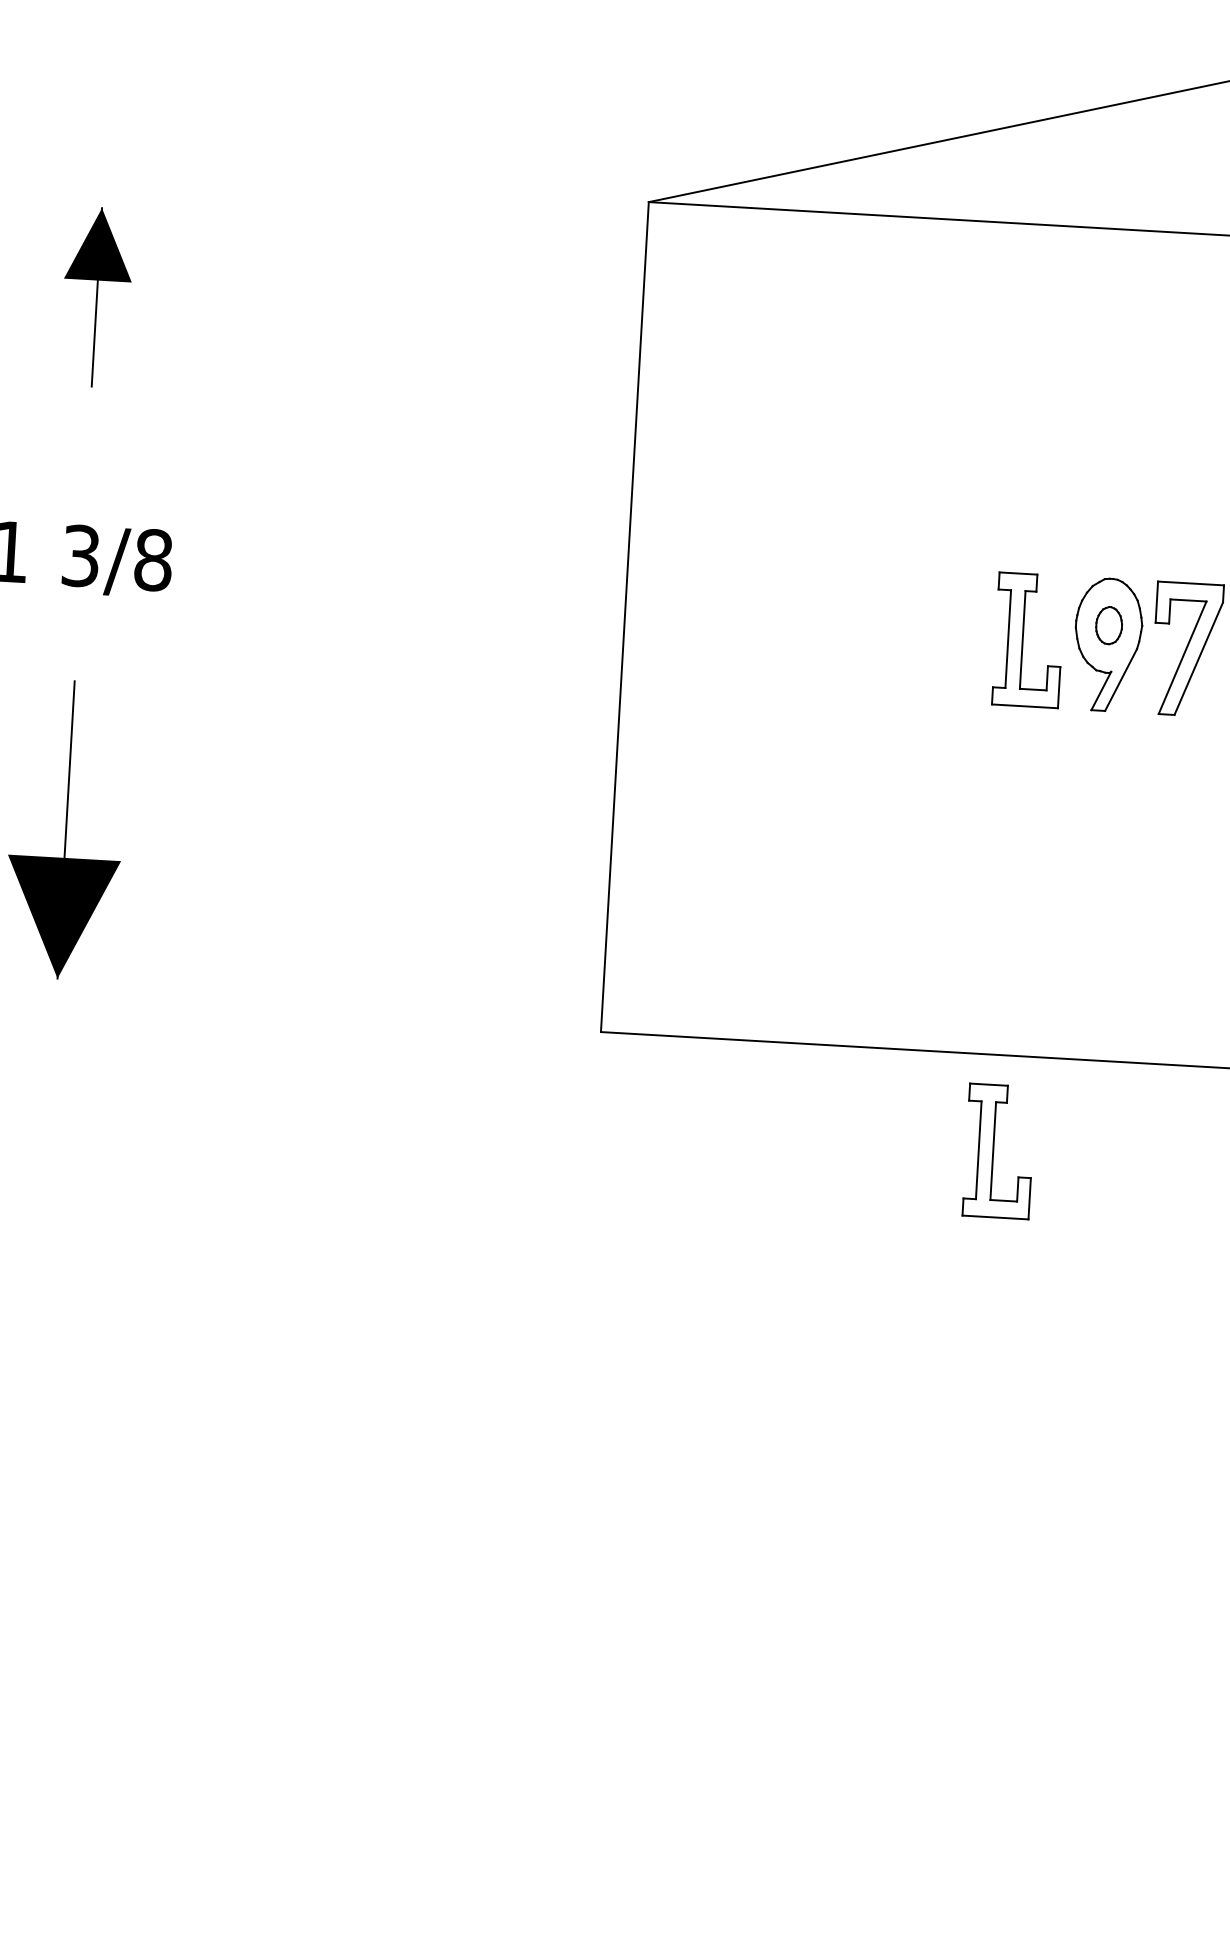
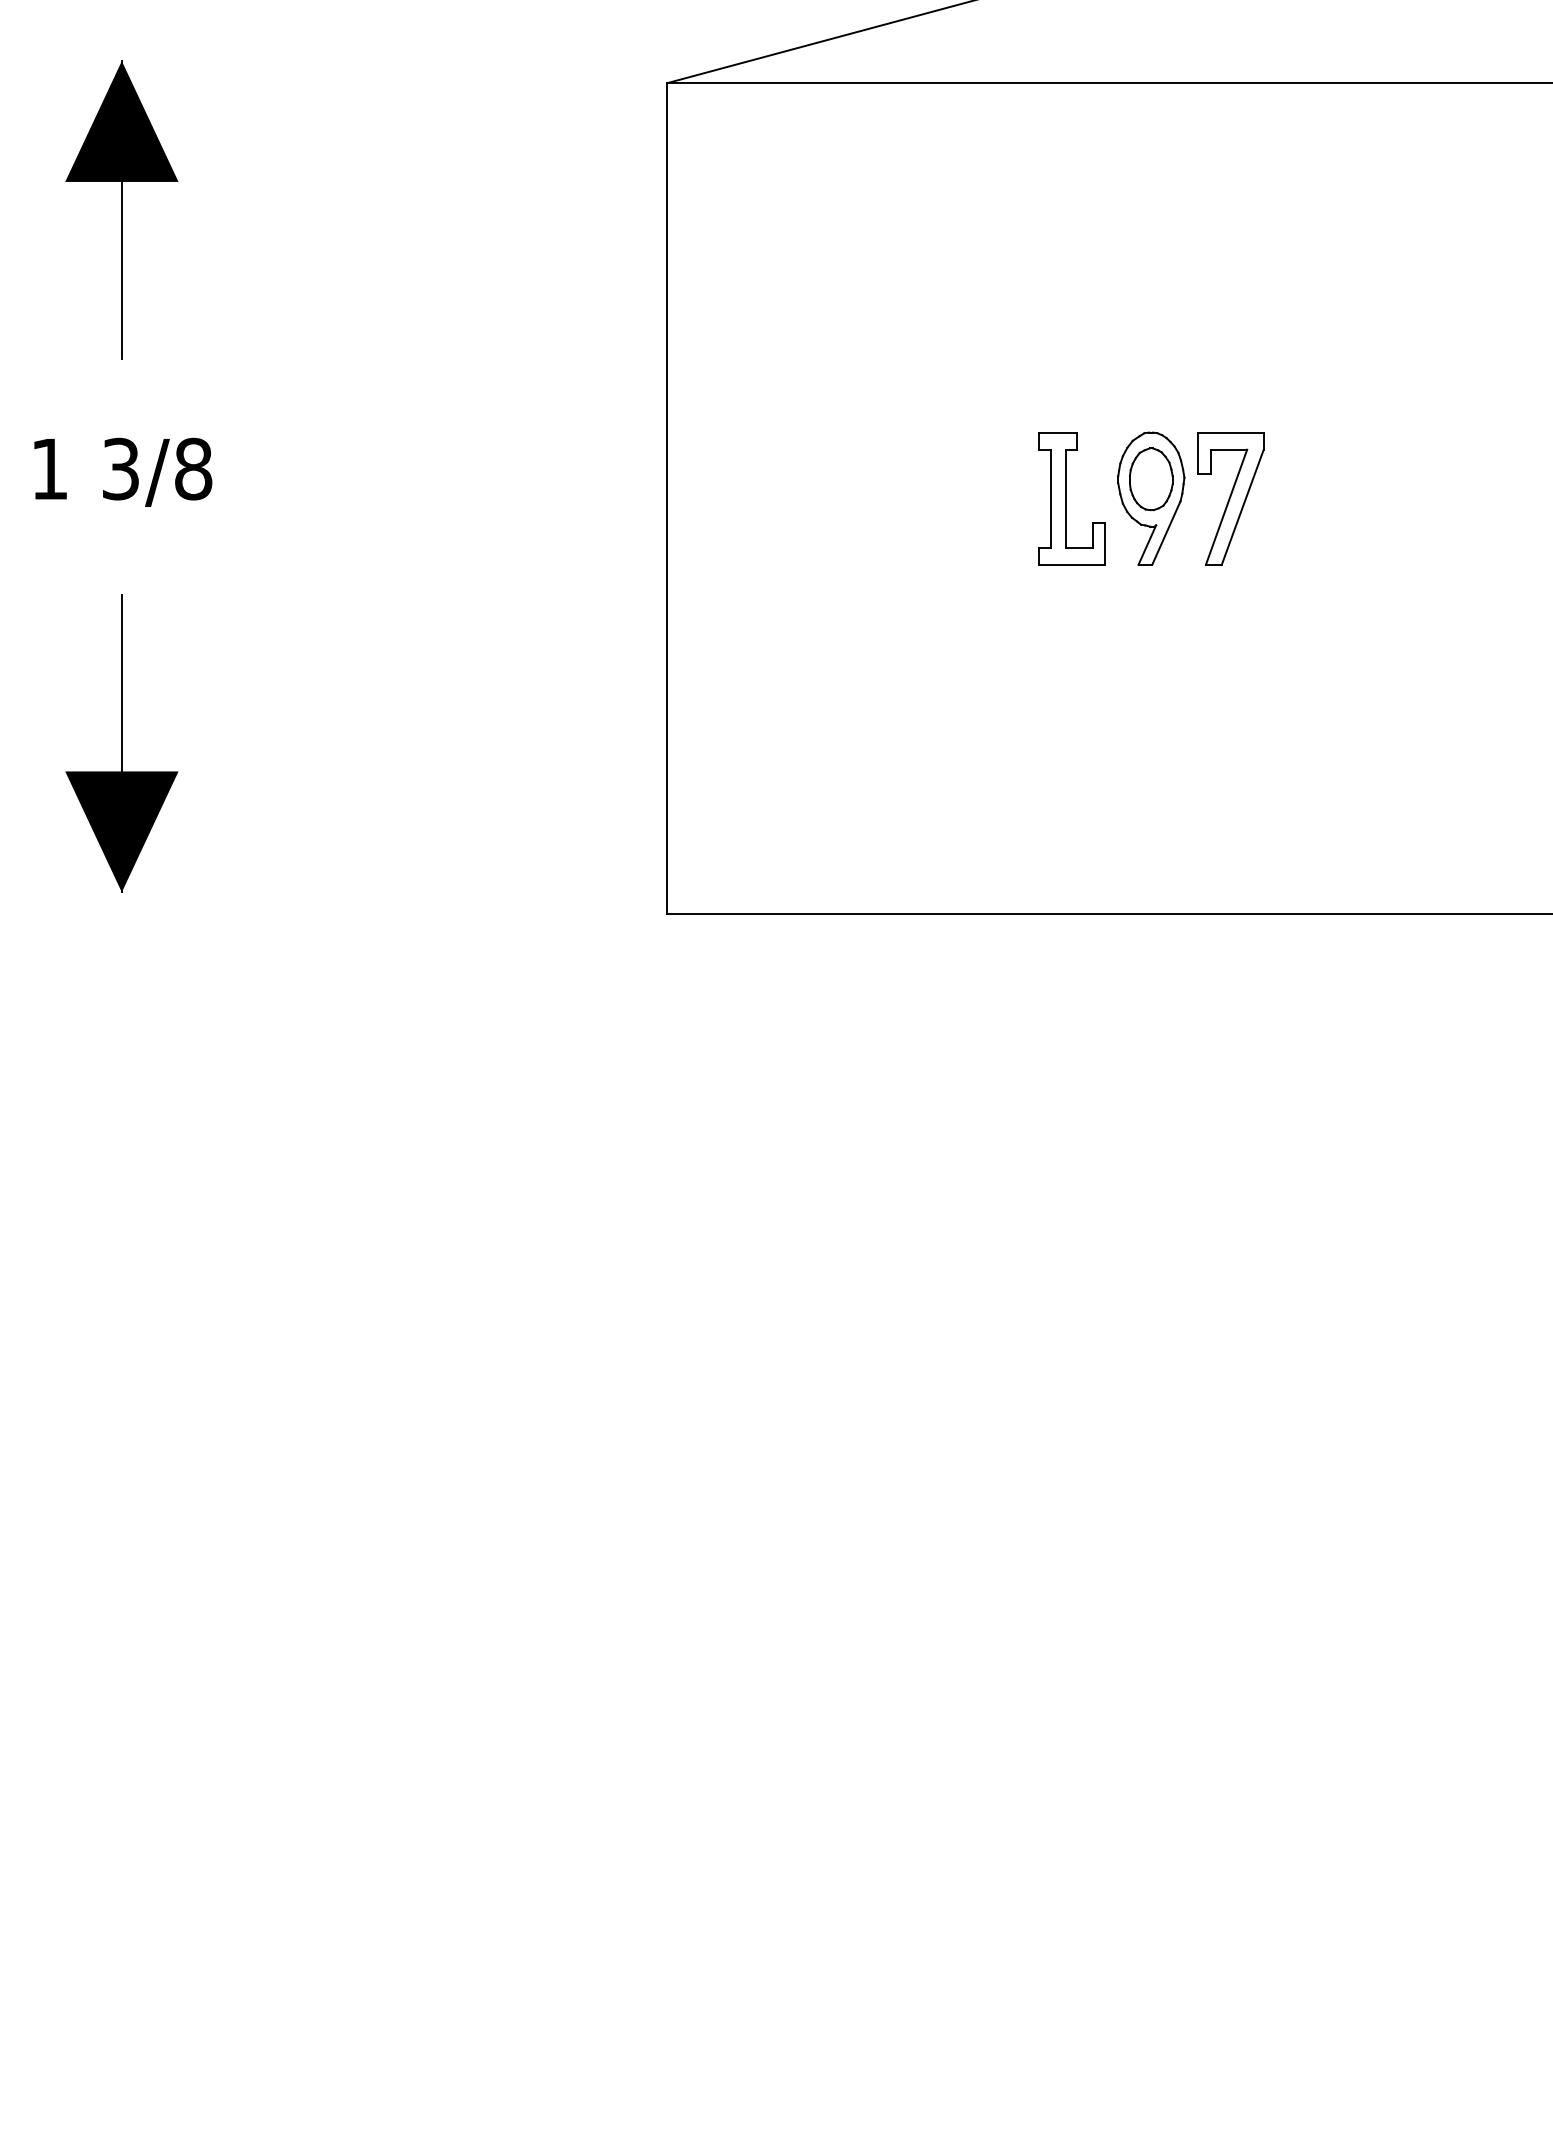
part: (96, 296) -> (121, 209), size x1.67
part: (1109, 625) -> (1151, 479), size x1.67
part: (998, 1151) -> (1071, 1010), removed

